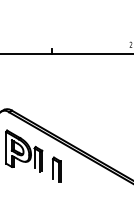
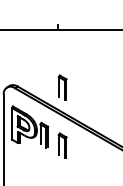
part: (56, 111) -> (62, 87), added

